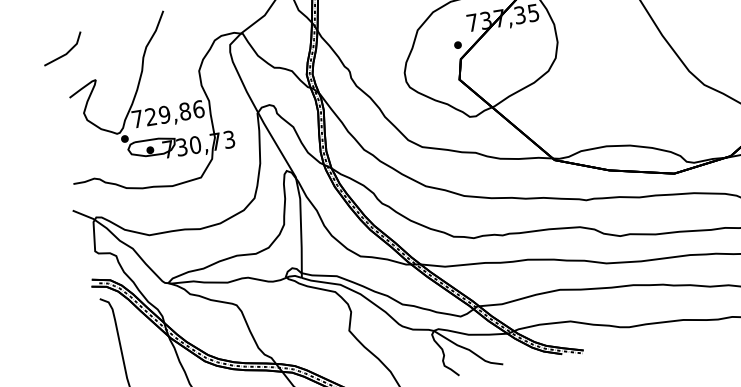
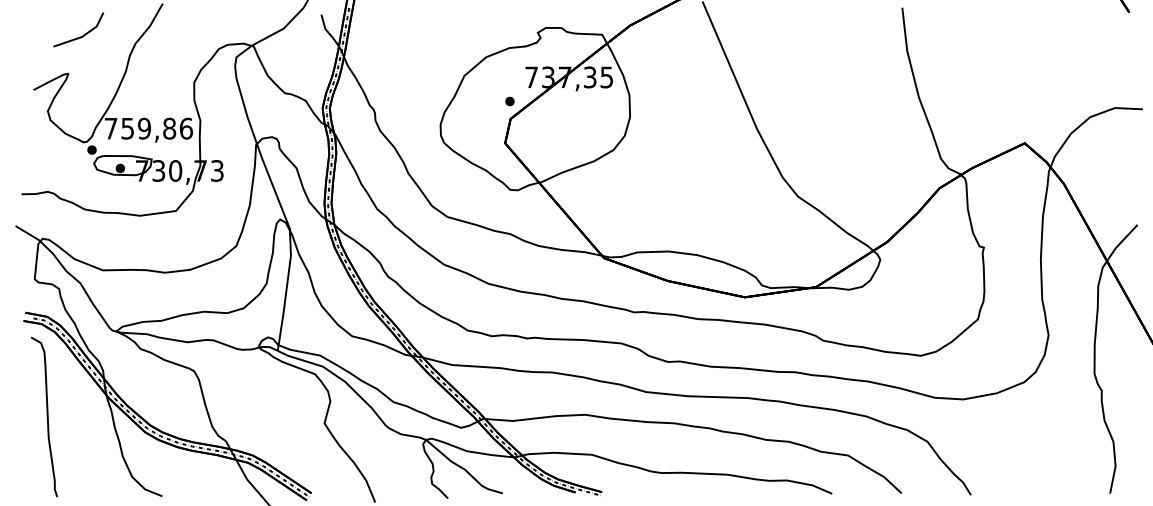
line: (67, 51) -> (83, 34), moved
text: (150, 116) -> (127, 128), 729,86 -> 759,86

